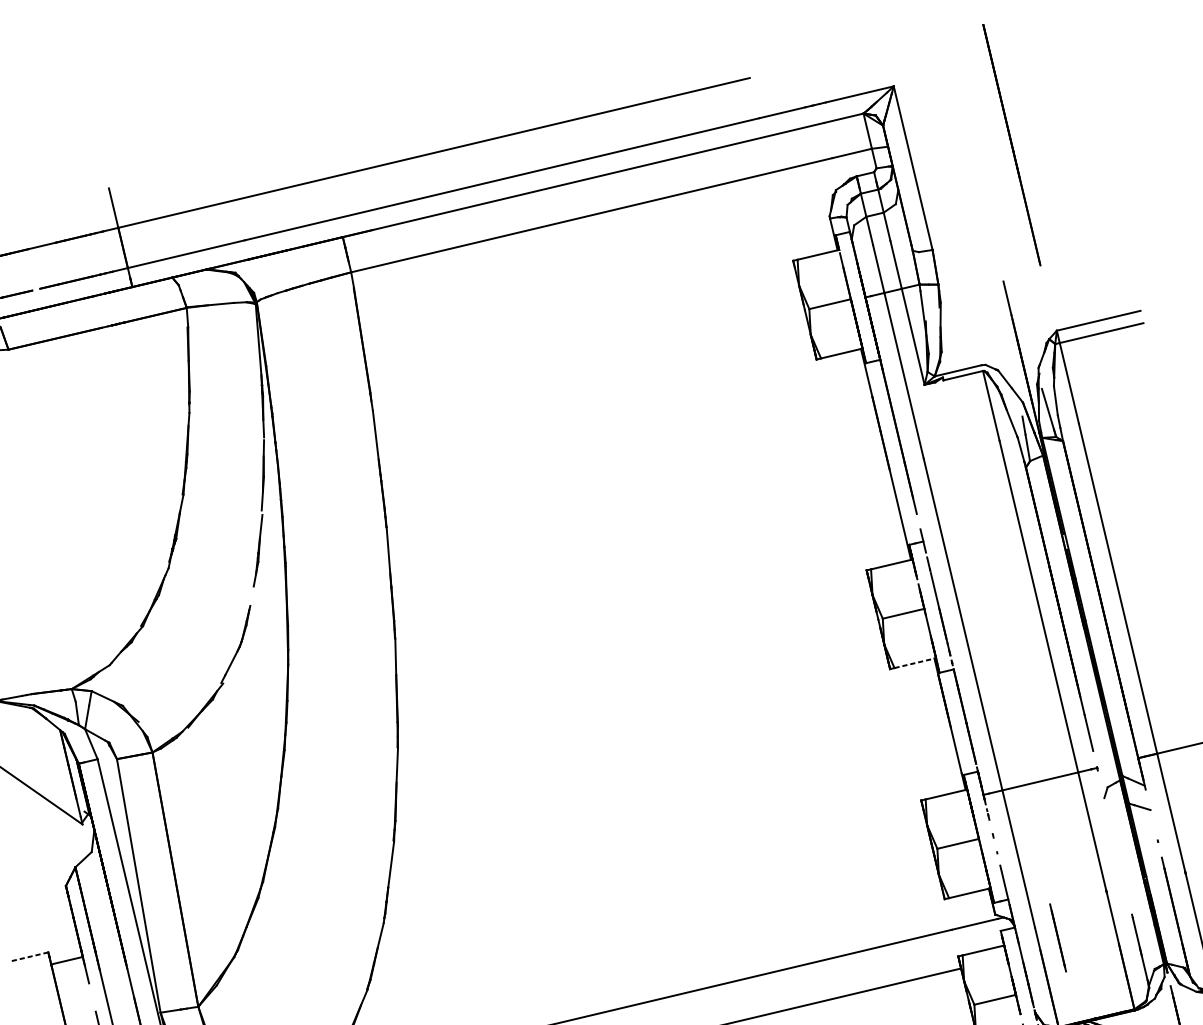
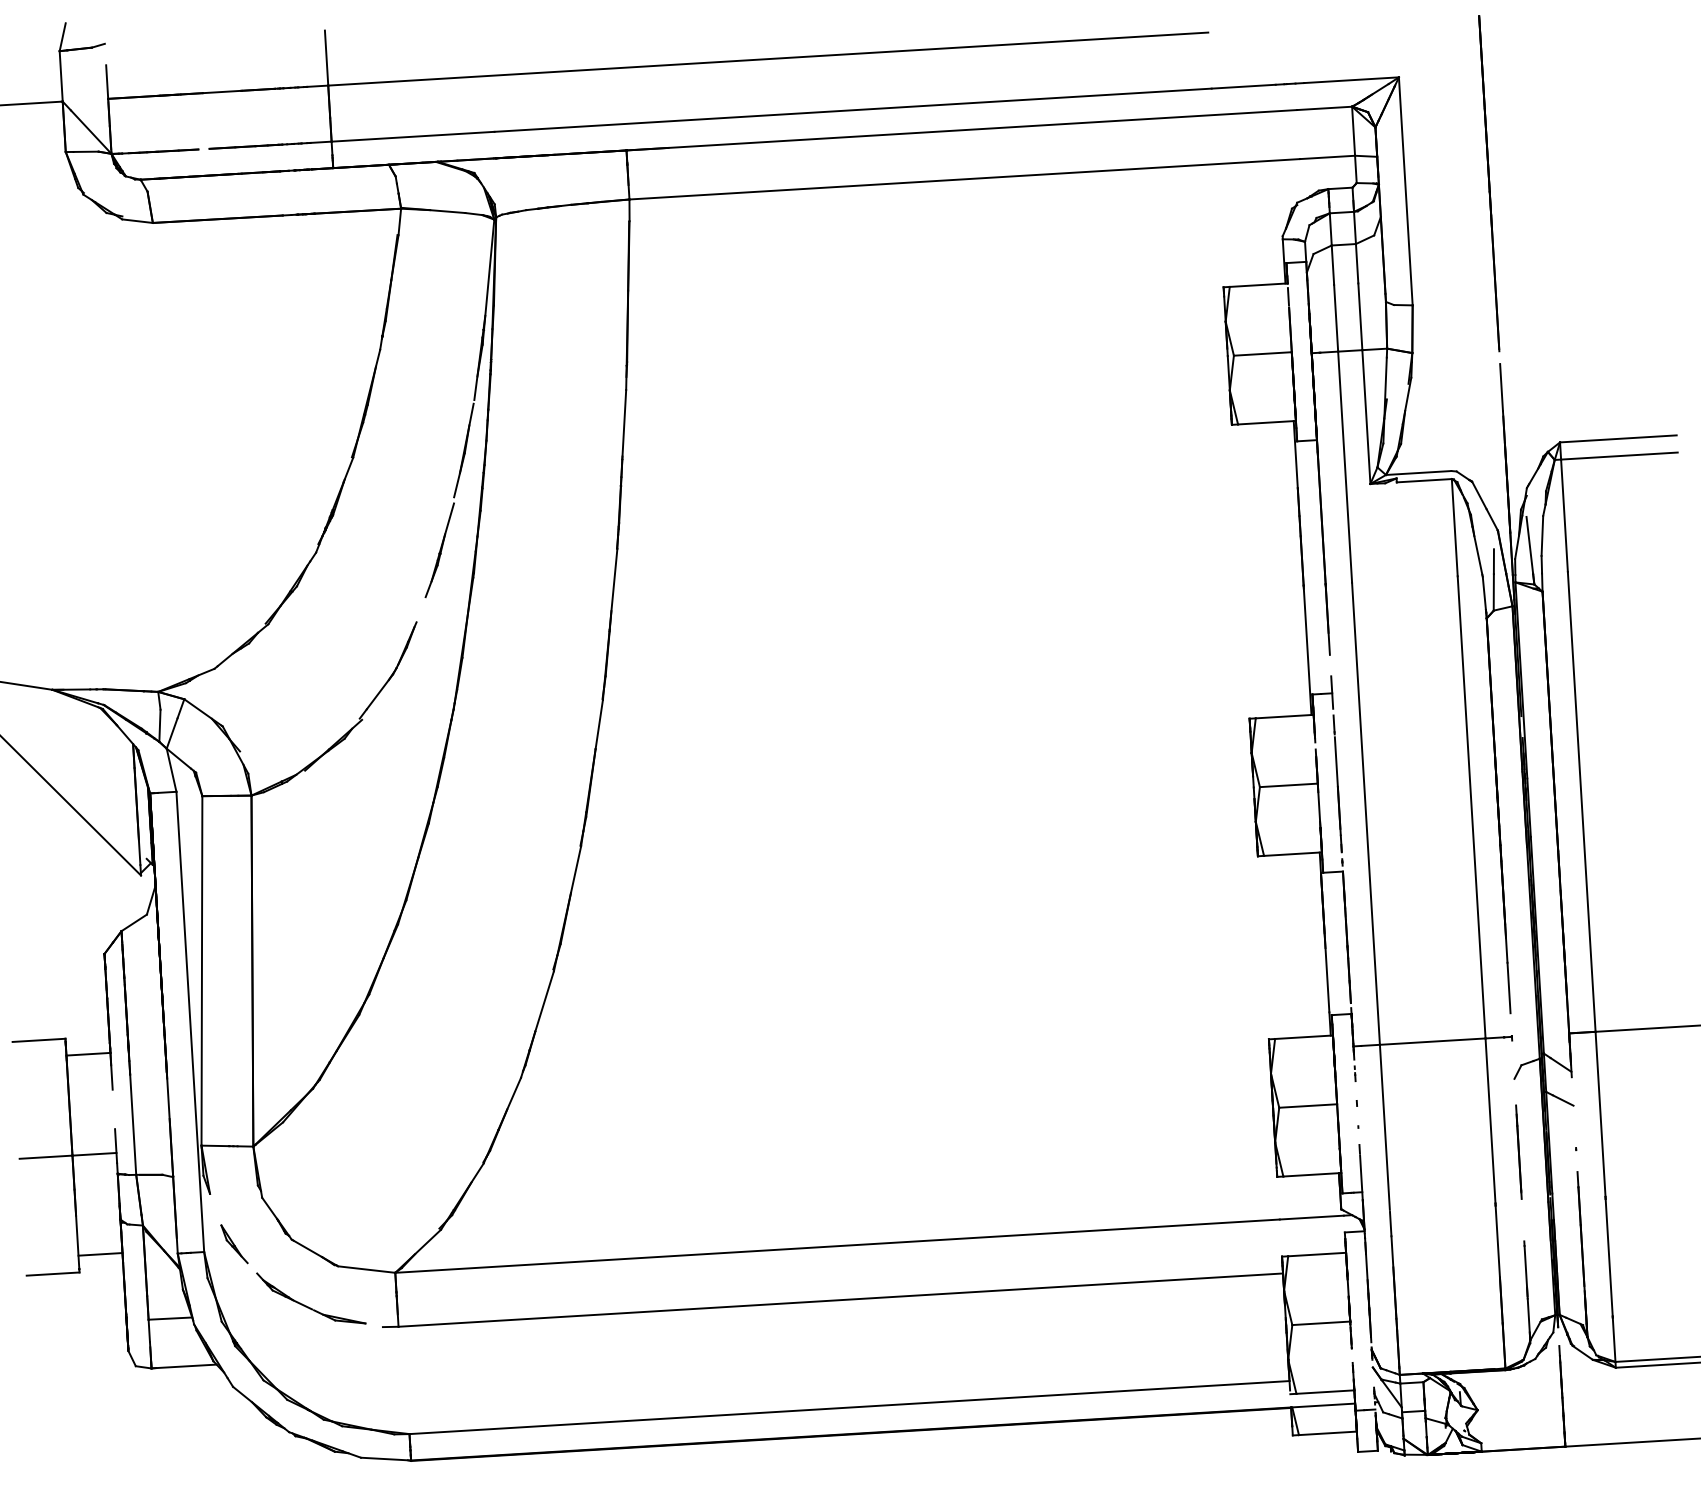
line: (1012, 145) -> (1489, 183), moved
line: (915, 663) -> (1293, 854), dashed -> solid
line: (1057, 937) -> (1518, 1151), moved
line: (29, 957) -> (38, 1040), dashed -> solid

